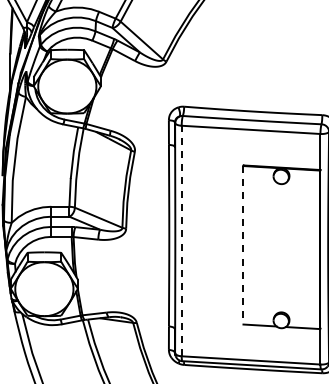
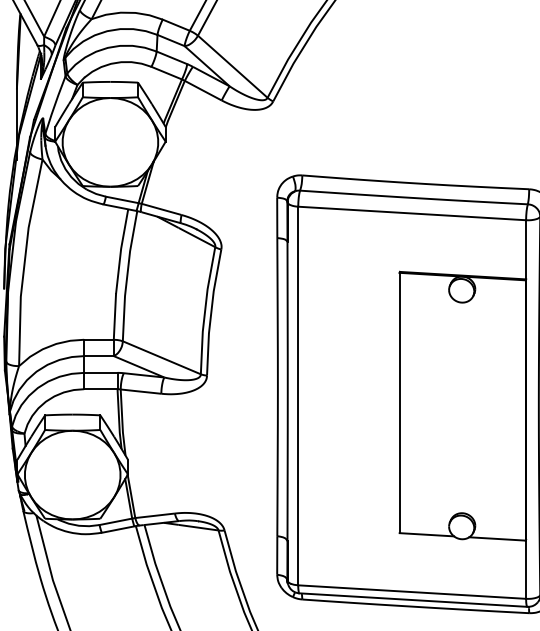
line: (181, 240) -> (297, 395), dashed -> solid
line: (243, 245) -> (399, 403), dashed -> solid

